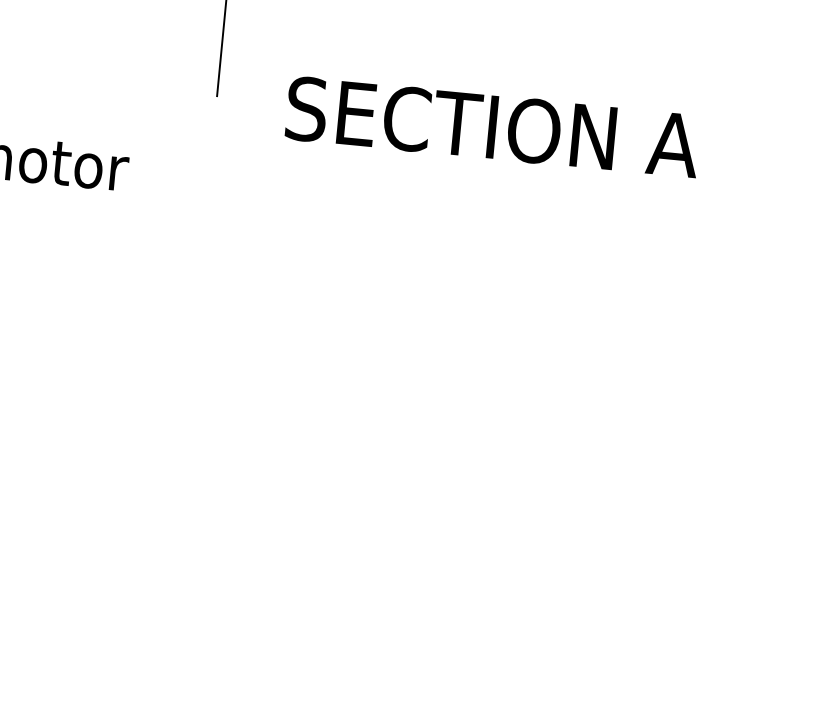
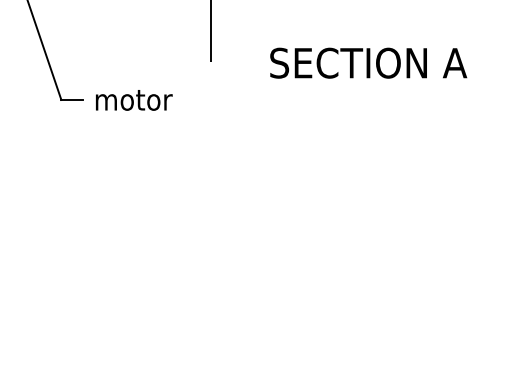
text: (492, 125) -> (368, 62), moved

